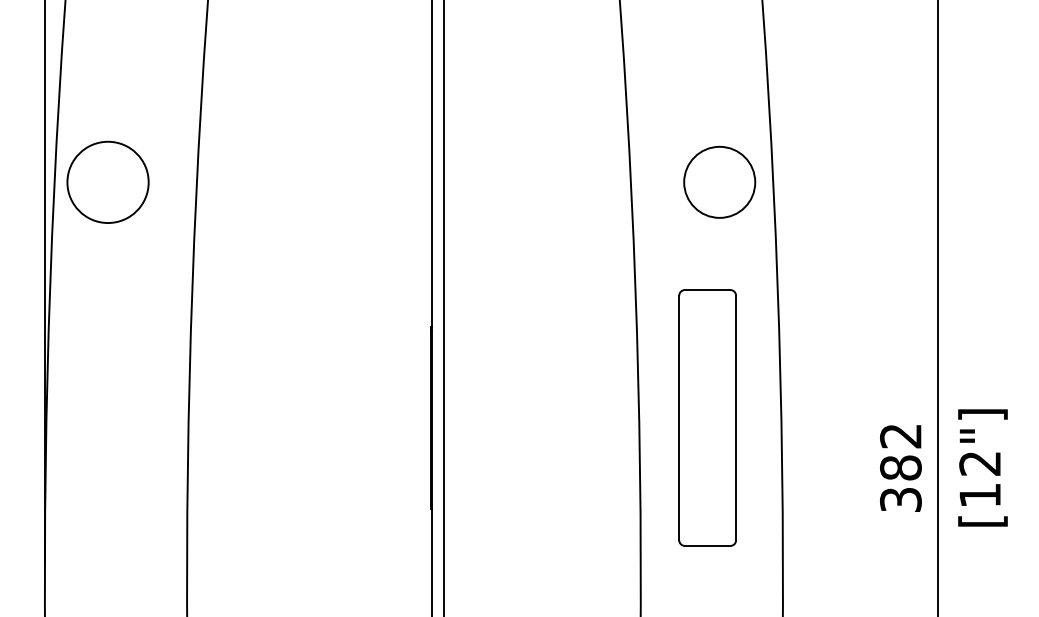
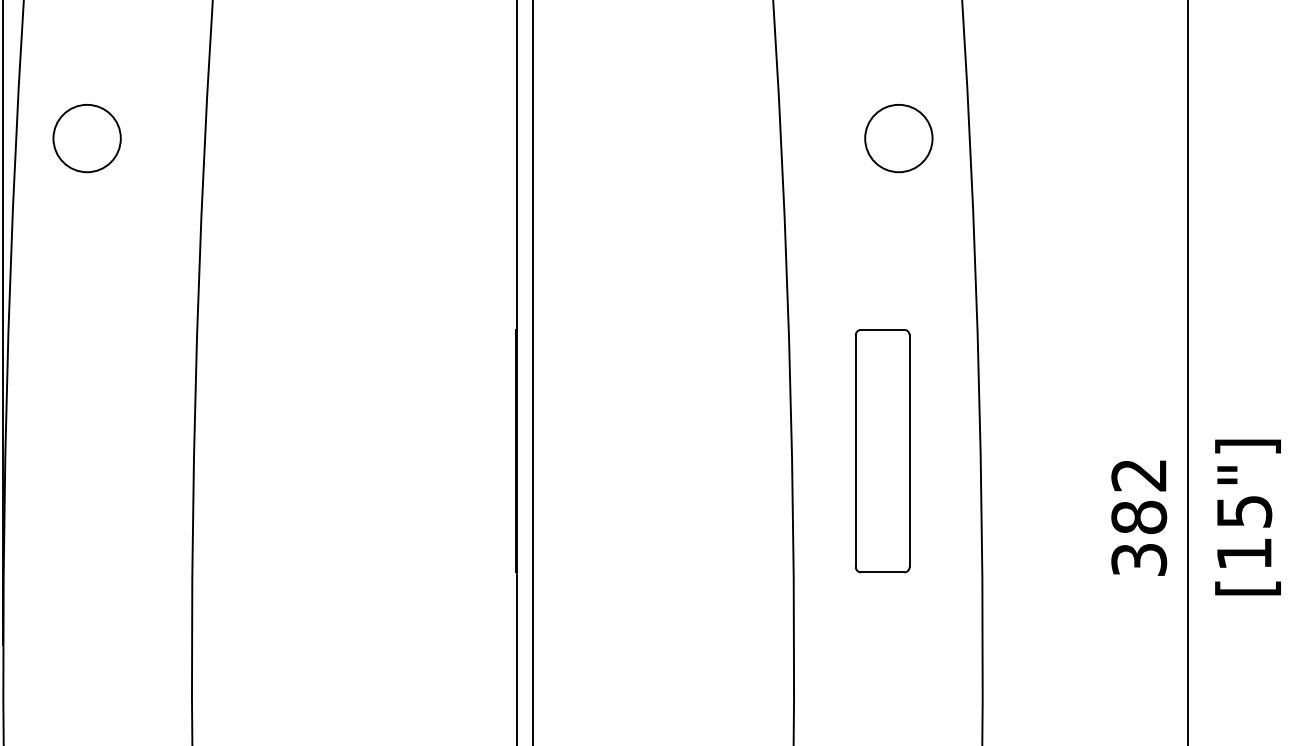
circle: (107, 182) -> (86, 138), size x0.62
circle: (719, 182) -> (898, 138), size x0.71
part: (707, 417) -> (882, 450), size x0.71
text: (980, 463) -> (1244, 511), [12"] -> [15"]

